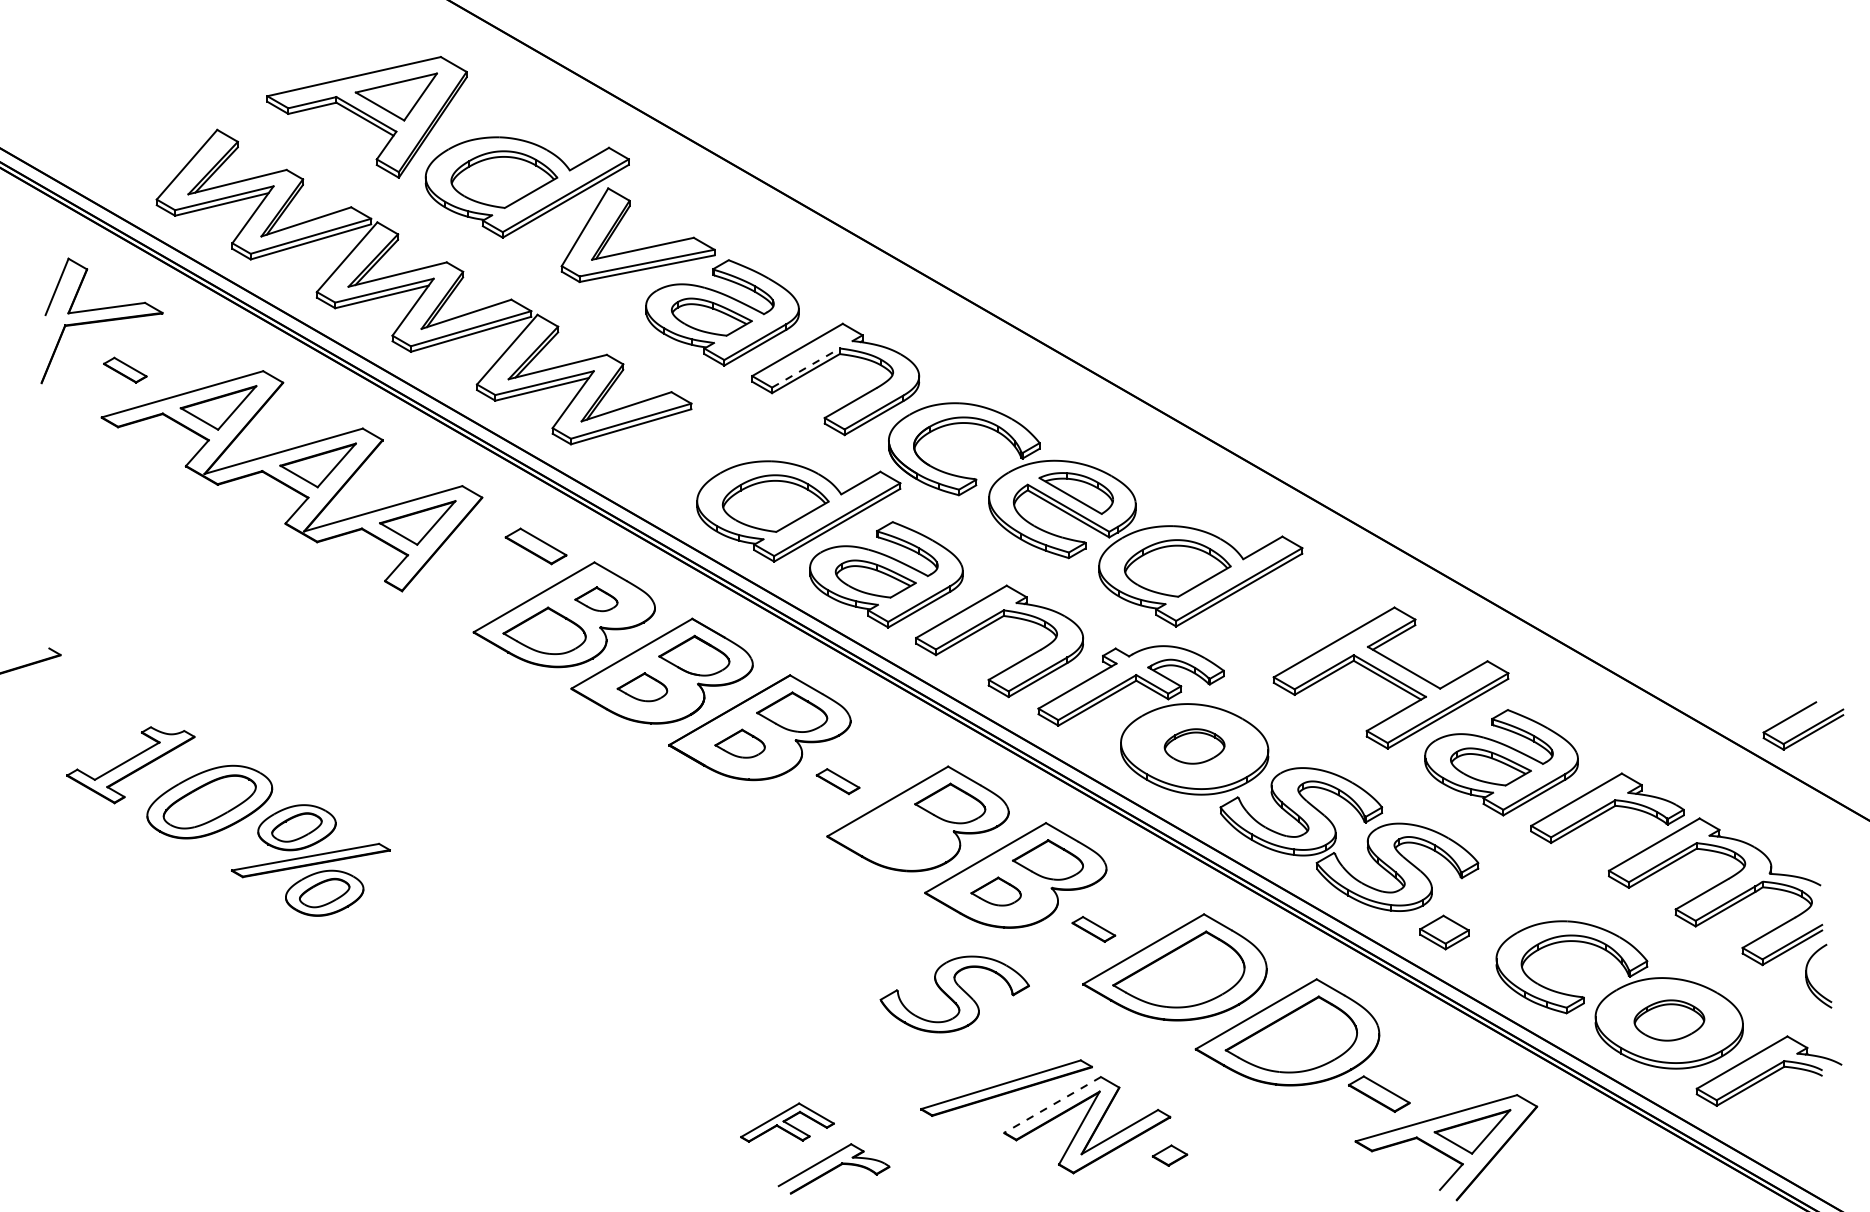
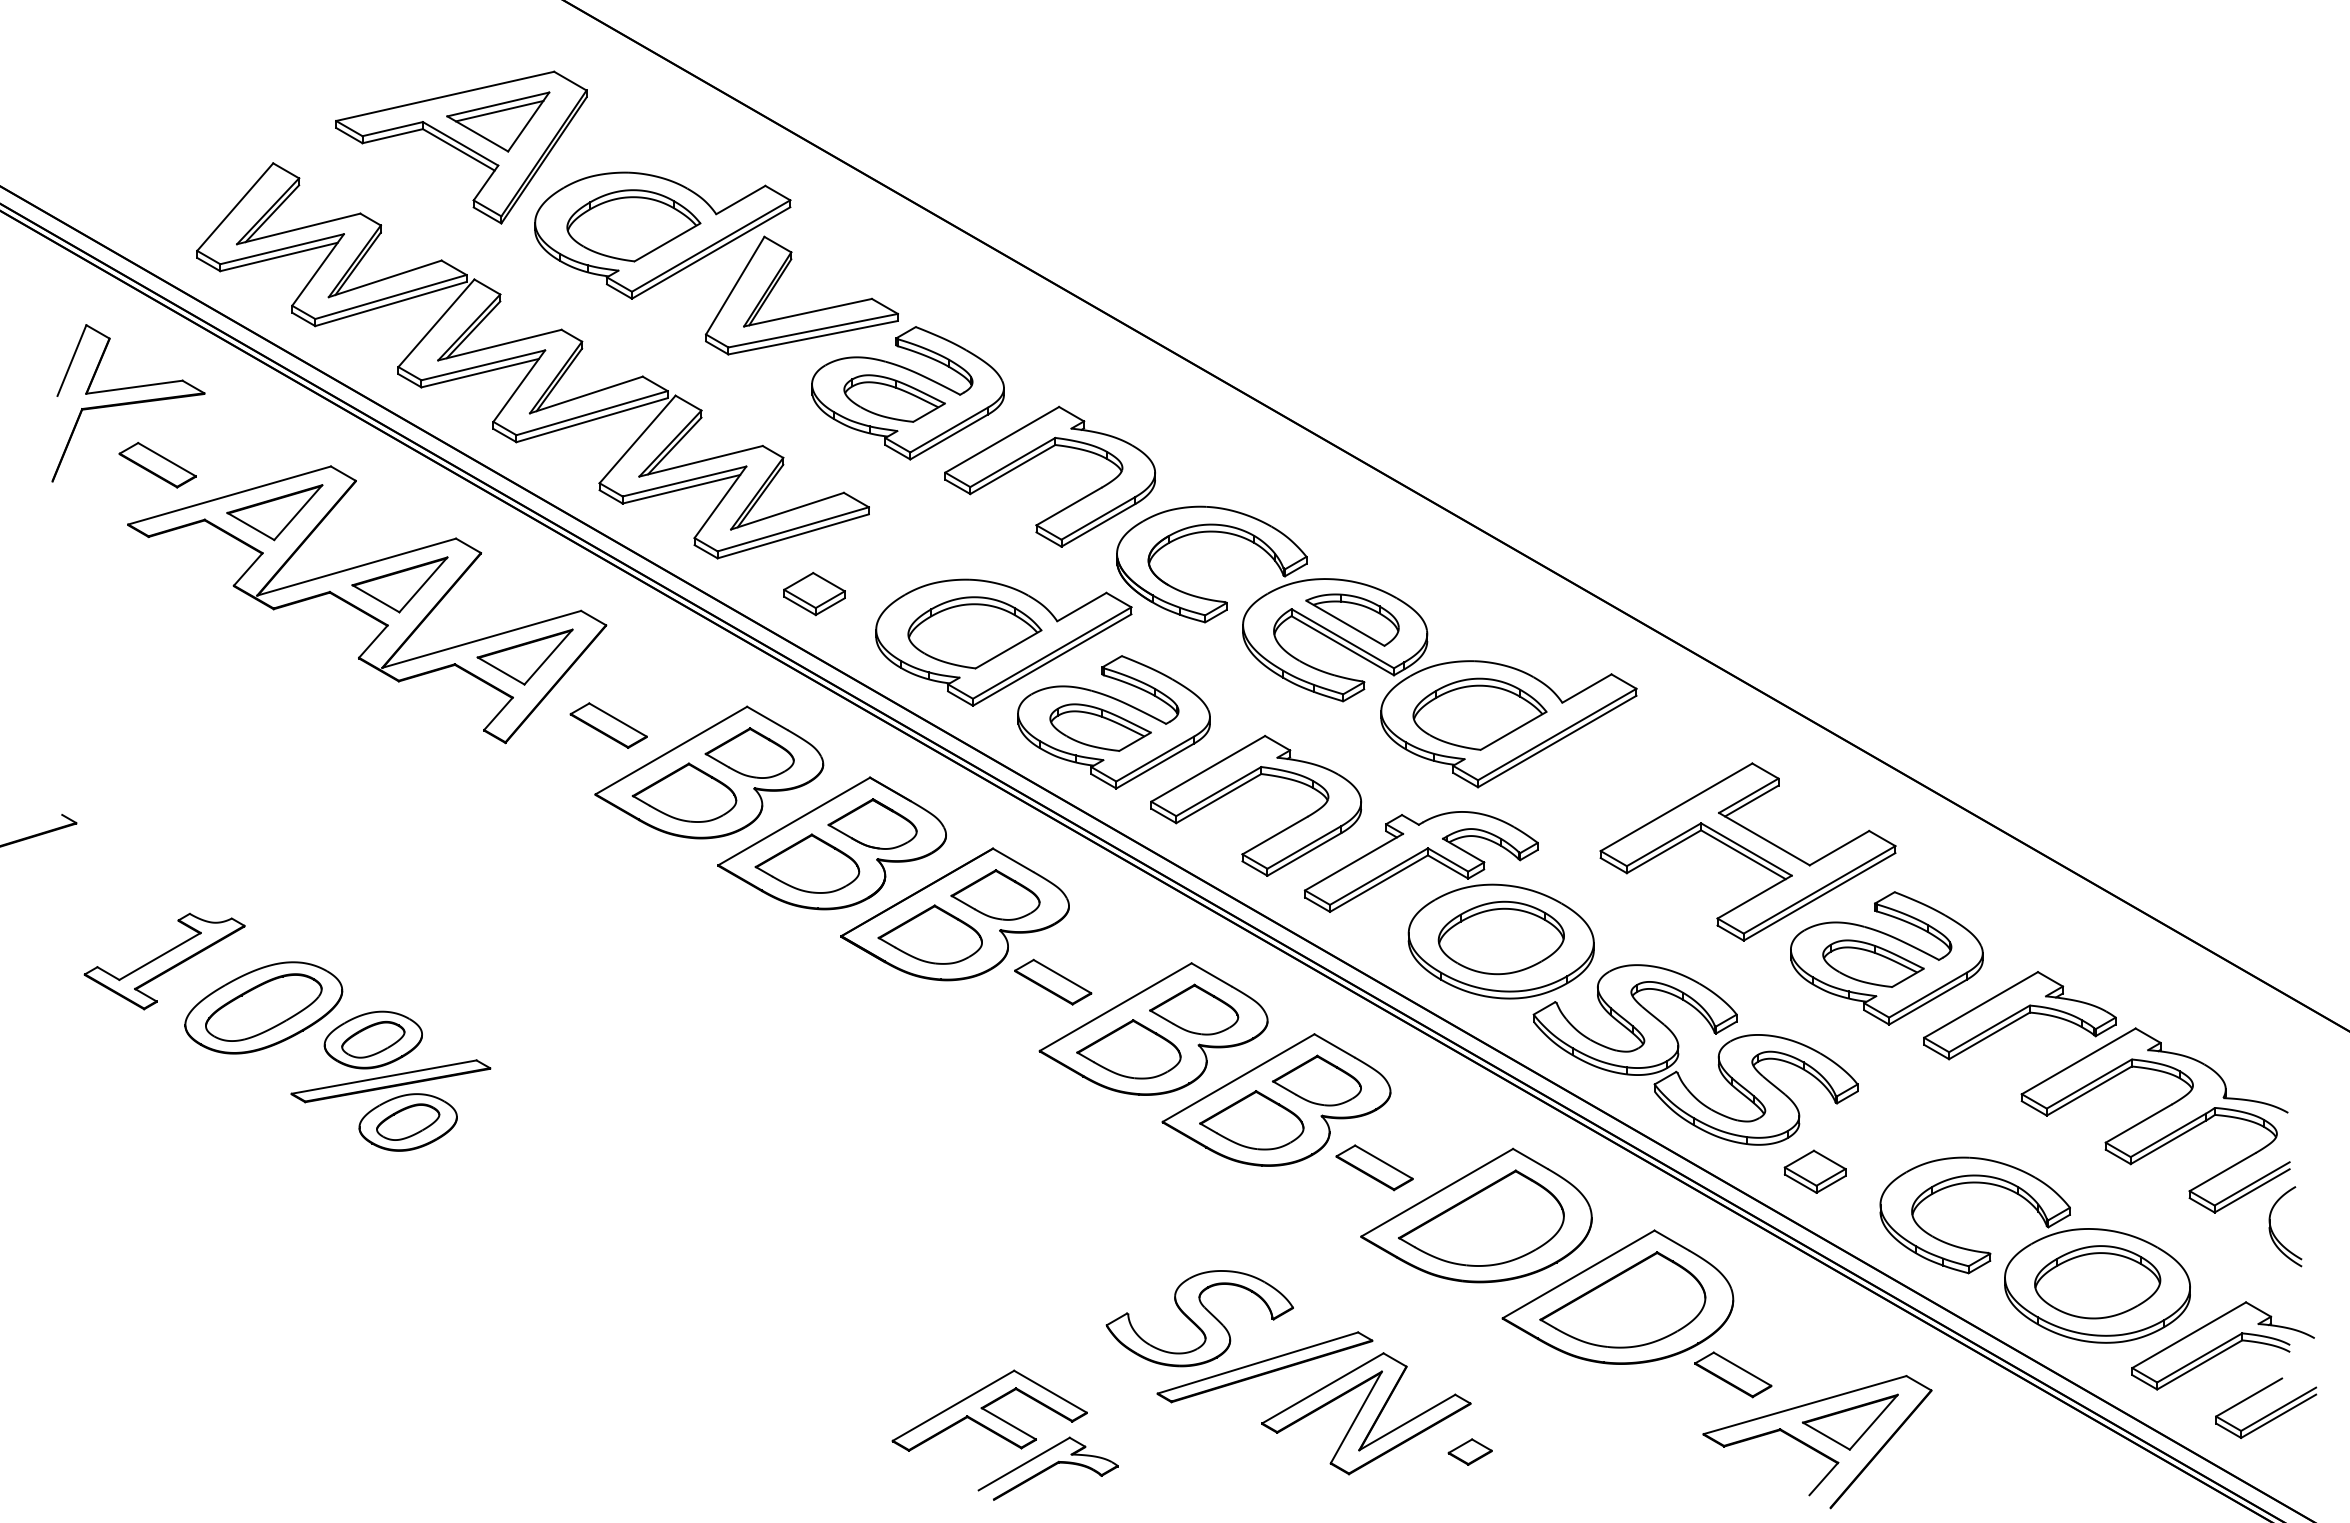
line: (397, 87) -> (499, 110), added
line: (806, 368) -> (1013, 462), dashed -> solid
part: (125, 370) -> (157, 465), size x1.43
part: (648, 473) -> (814, 594), added
part: (535, 546) -> (608, 725), moved
part: (596, 598) -> (749, 752), size x1.67
part: (642, 687) -> (807, 863), size x1.67
part: (1806, 729) -> (2270, 1412), moved
part: (739, 743) -> (929, 934), size x1.67
part: (1194, 746) -> (1500, 937), size x1.67
part: (838, 781) -> (1053, 981), size x1.43
part: (897, 835) -> (1128, 1049), added
part: (995, 891) -> (1251, 1120), size x1.67
part: (1093, 929) -> (1374, 1167), size x1.43
part: (954, 994) -> (1199, 1318), moved
part: (1669, 1020) -> (2097, 1282), size x1.43
line: (1052, 1105) -> (1322, 1388), dashed -> solid
part: (787, 1122) -> (989, 1410), size x1.67

